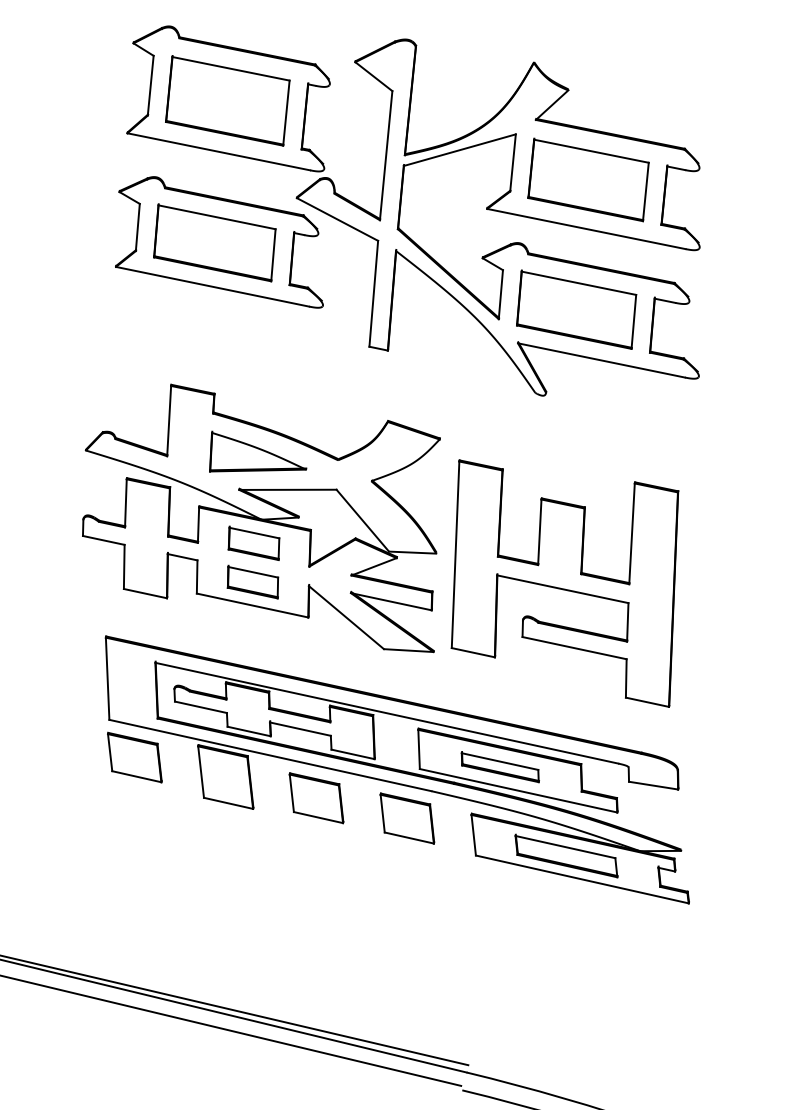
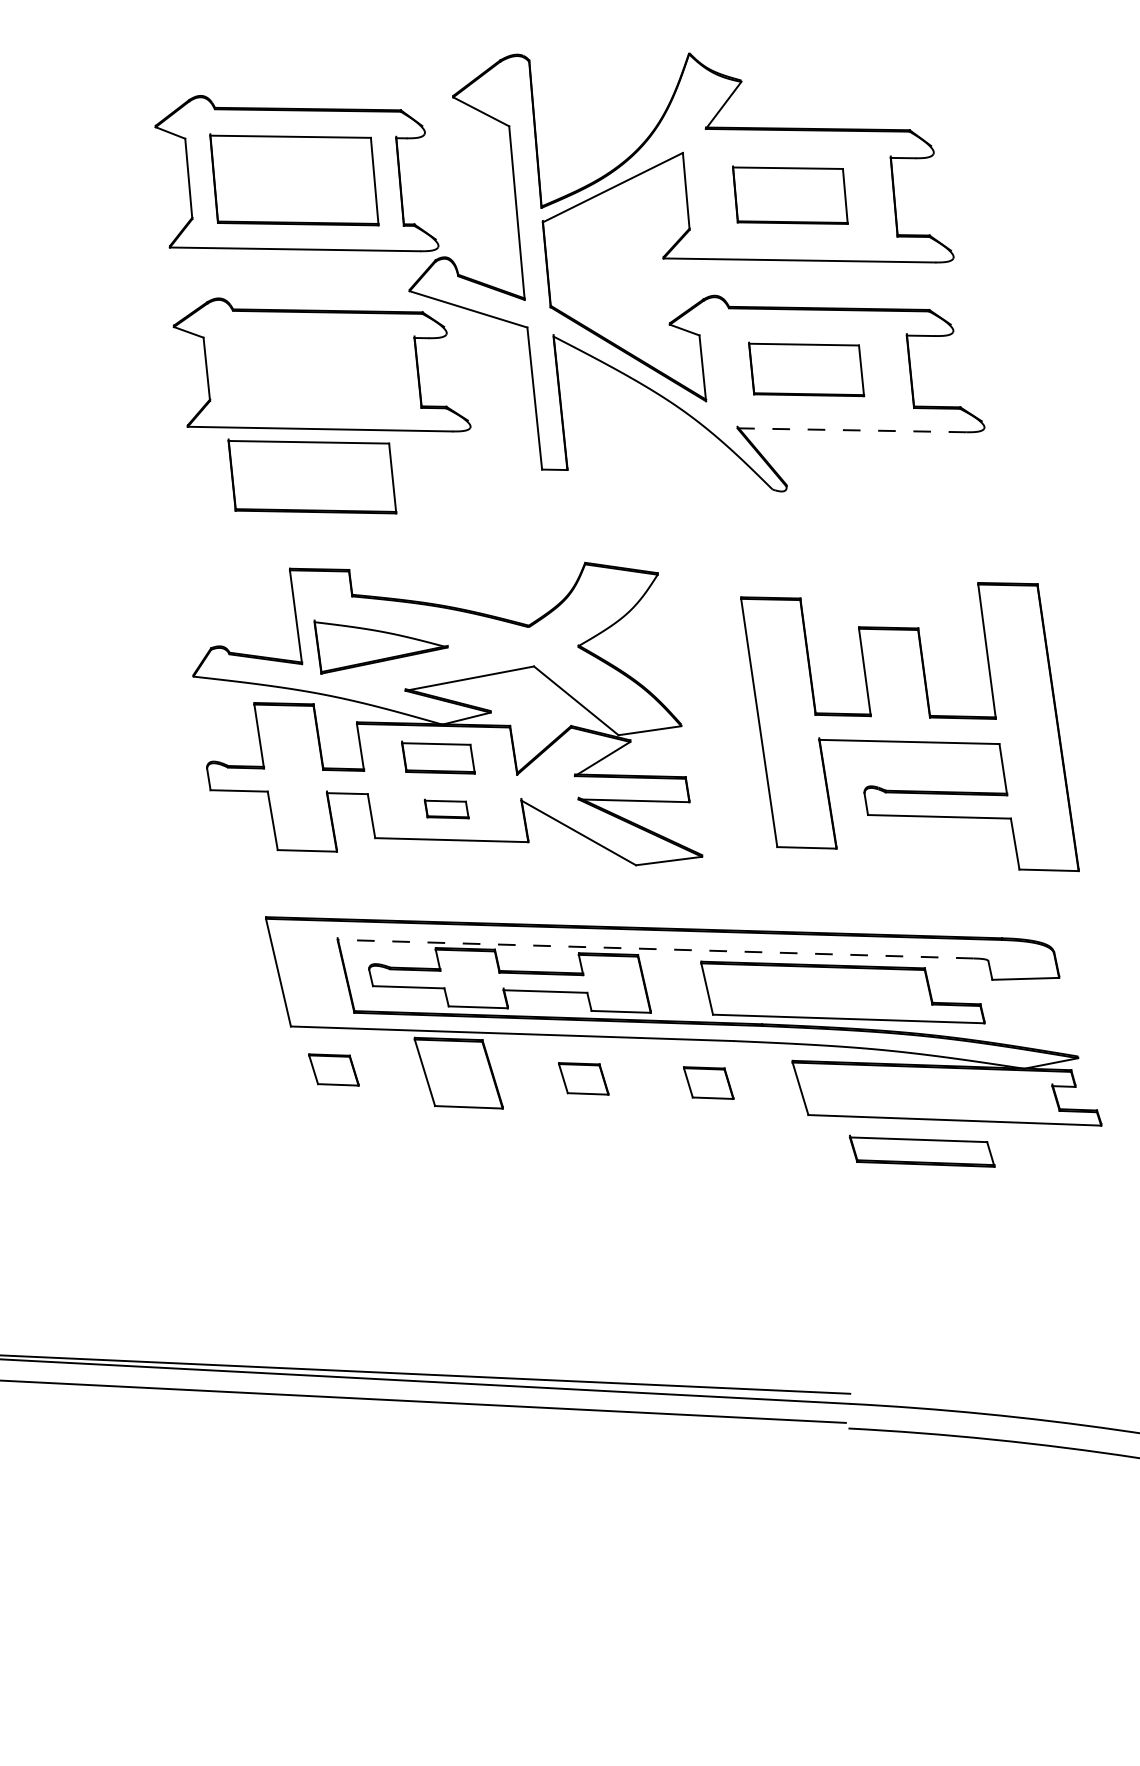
part: (588, 180) -> (790, 195), size x0.7
part: (215, 242) -> (312, 476), moved
part: (576, 309) -> (806, 369), size x0.7
line: (601, 360) -> (851, 430), solid -> dashed
part: (256, 459) -> (380, 646), moved
part: (564, 578) -> (909, 727), moved
part: (253, 581) -> (446, 808), size x0.6
line: (386, 713) -> (655, 949), solid -> dashed
part: (134, 757) -> (333, 1069), size x0.6
part: (500, 766) -> (818, 991), removed
part: (316, 797) -> (583, 1078), size x0.6
part: (407, 818) -> (708, 1082), size x0.6
part: (566, 855) -> (922, 1150), moved

